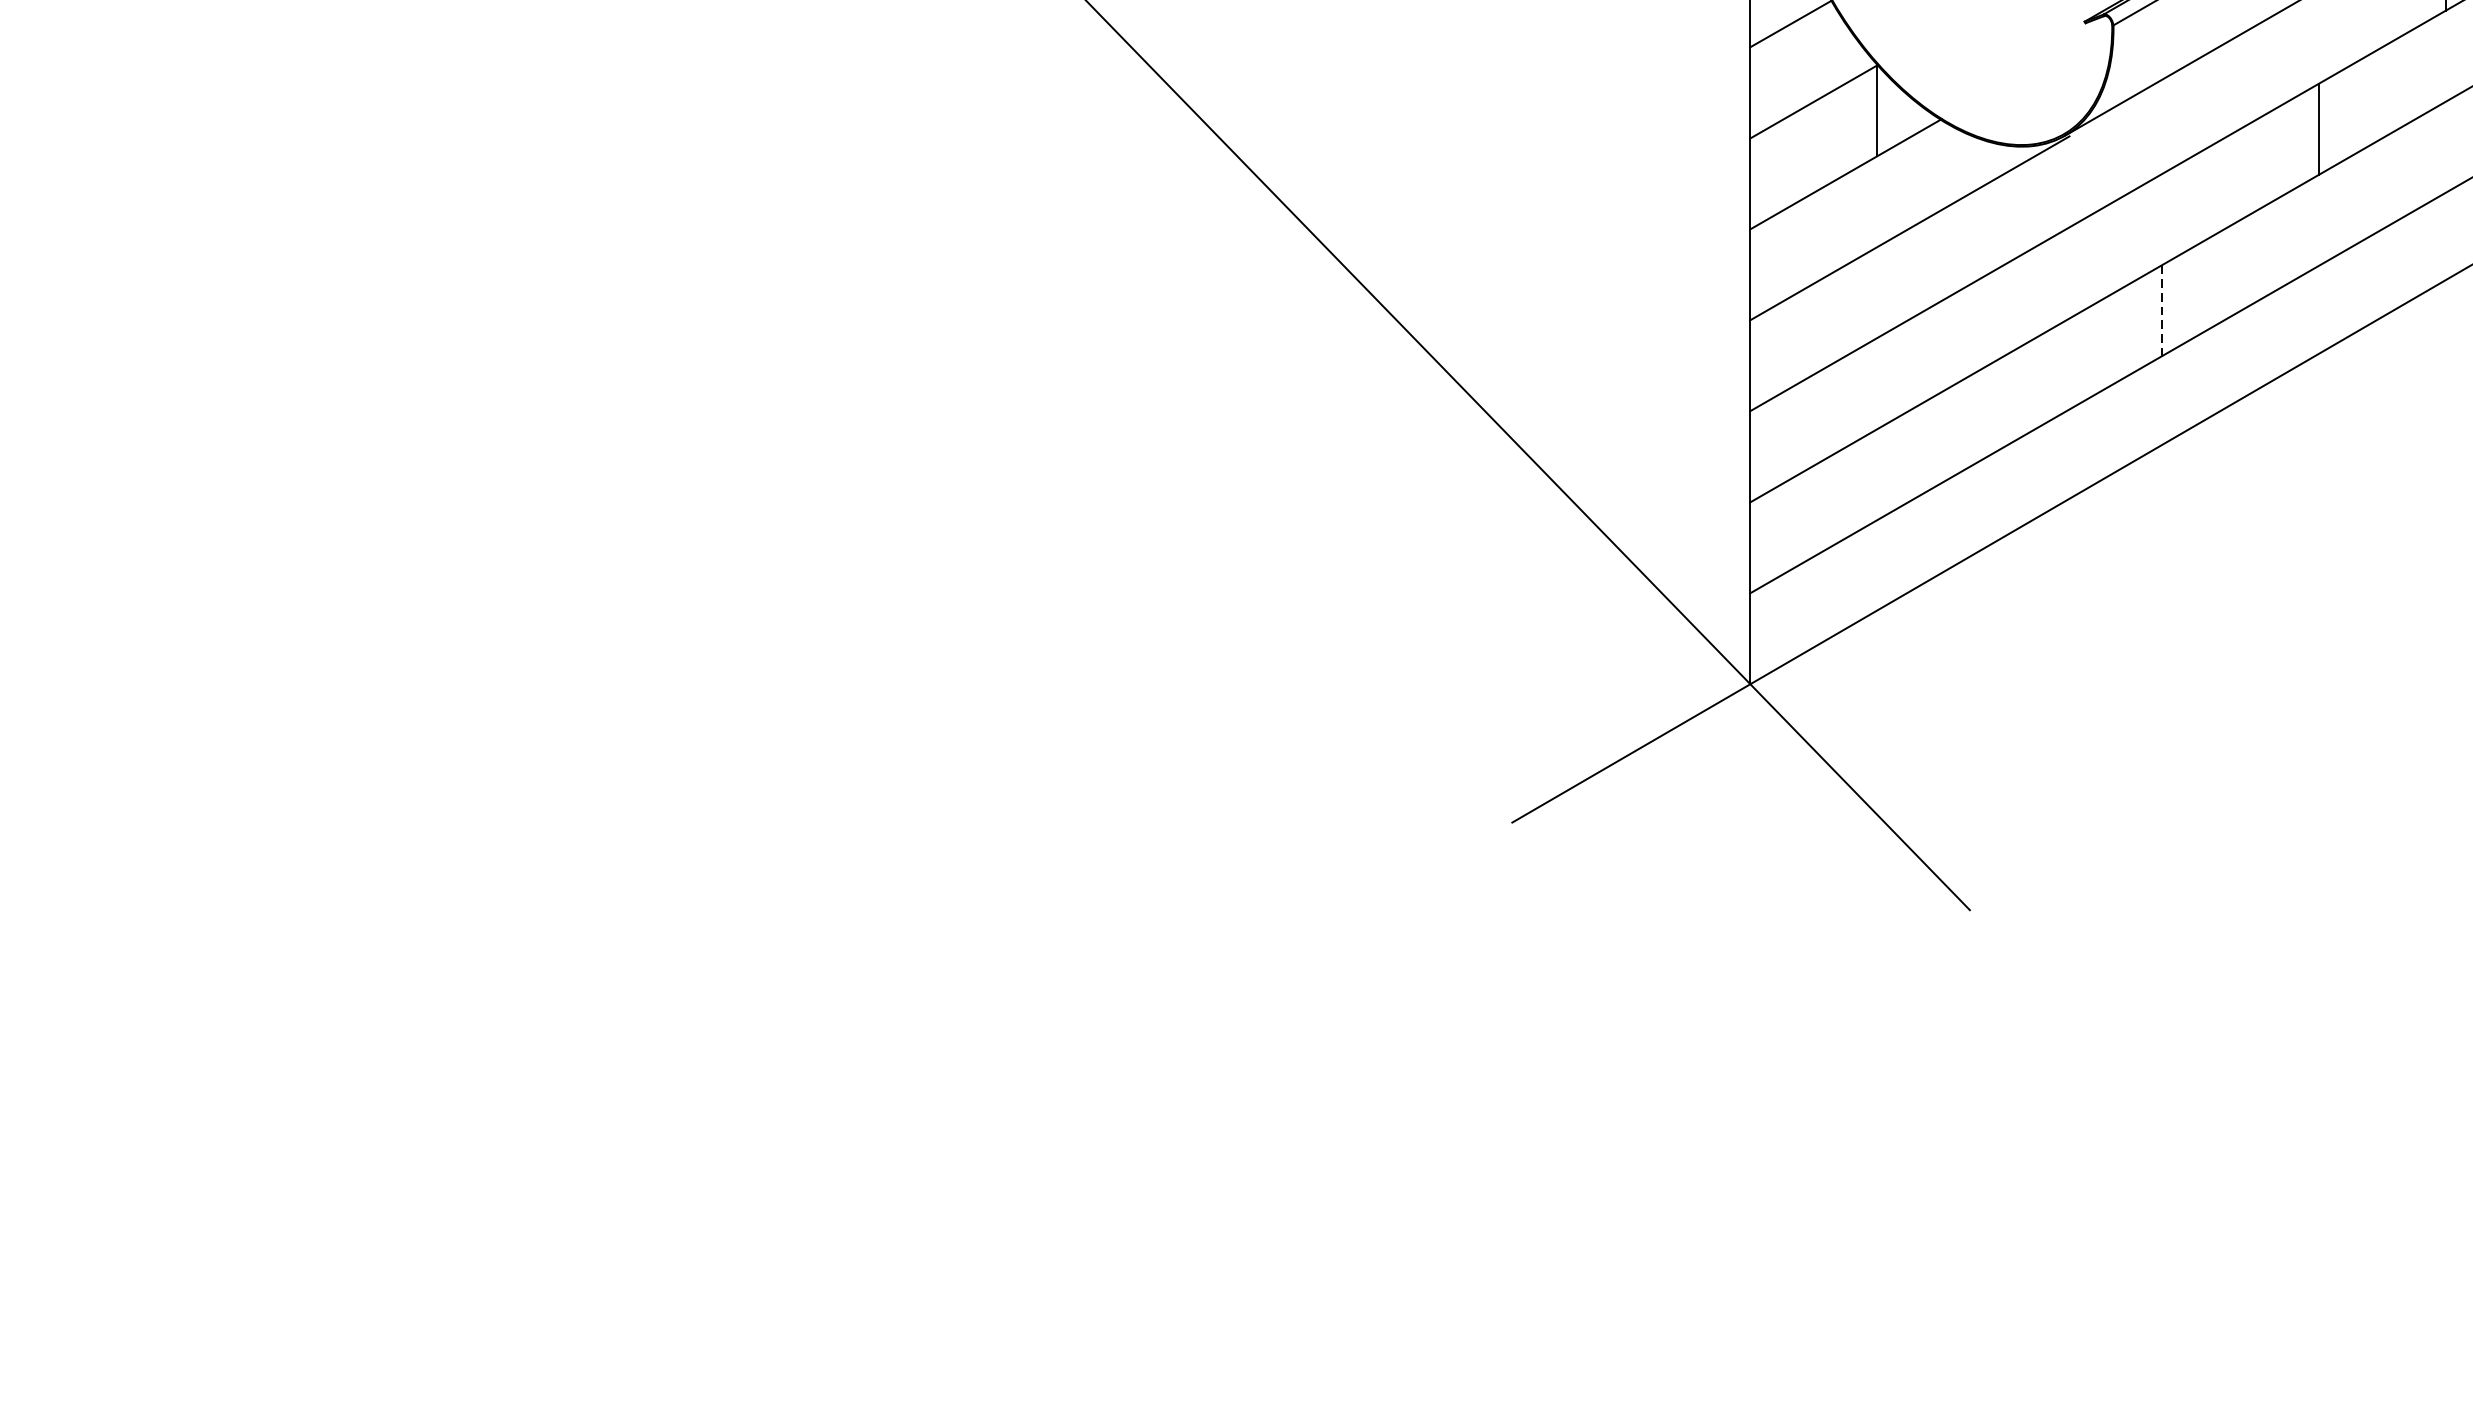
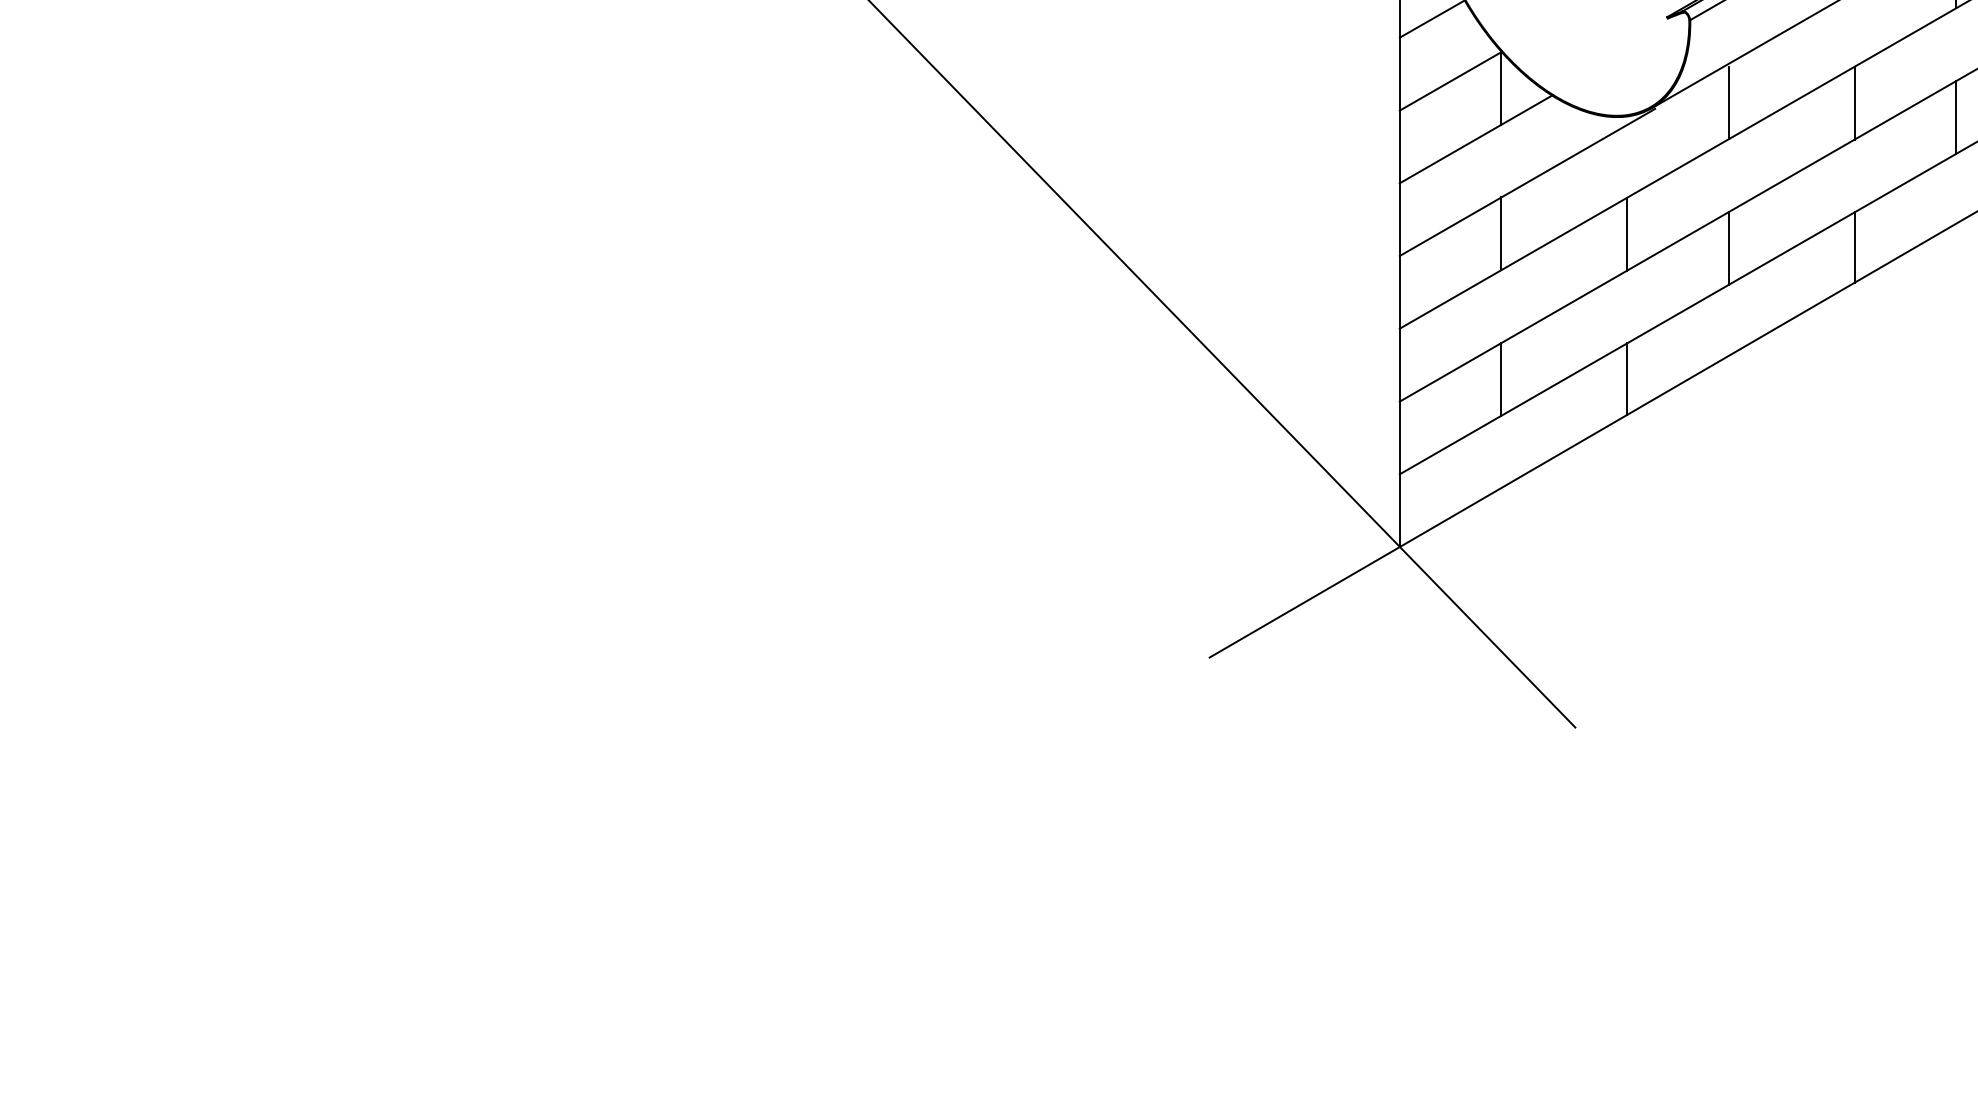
line: (2161, 128) -> (1728, 102), added
line: (2446, 145) -> (1956, 116), added
line: (1877, 292) -> (1501, 233), added
line: (2034, 292) -> (1627, 233), added
line: (2318, 309) -> (1854, 247), added
line: (2161, 310) -> (1728, 248), dashed -> solid
line: (2034, 473) -> (1627, 378), added
line: (1877, 474) -> (1501, 379), added

